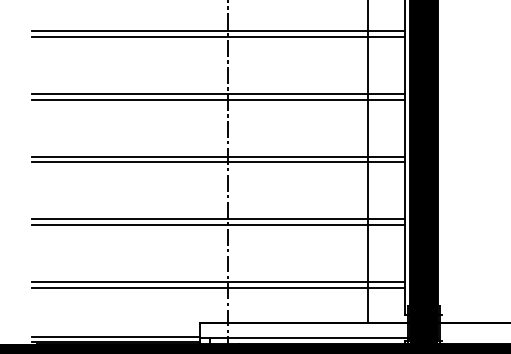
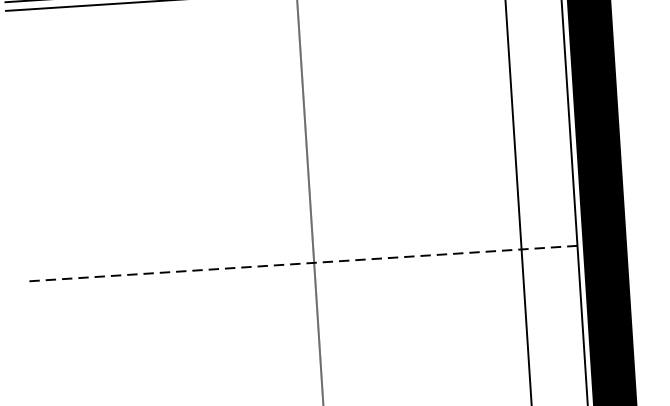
line: (218, 30) -> (288, 77), removed
line: (218, 36) -> (289, 85), removed
line: (218, 93) -> (294, 170), removed
line: (218, 99) -> (295, 179), removed
line: (218, 156) -> (300, 263), solid -> dashed
line: (218, 162) -> (301, 272), removed
line: (218, 219) -> (306, 356), removed
line: (218, 225) -> (307, 365), removed

